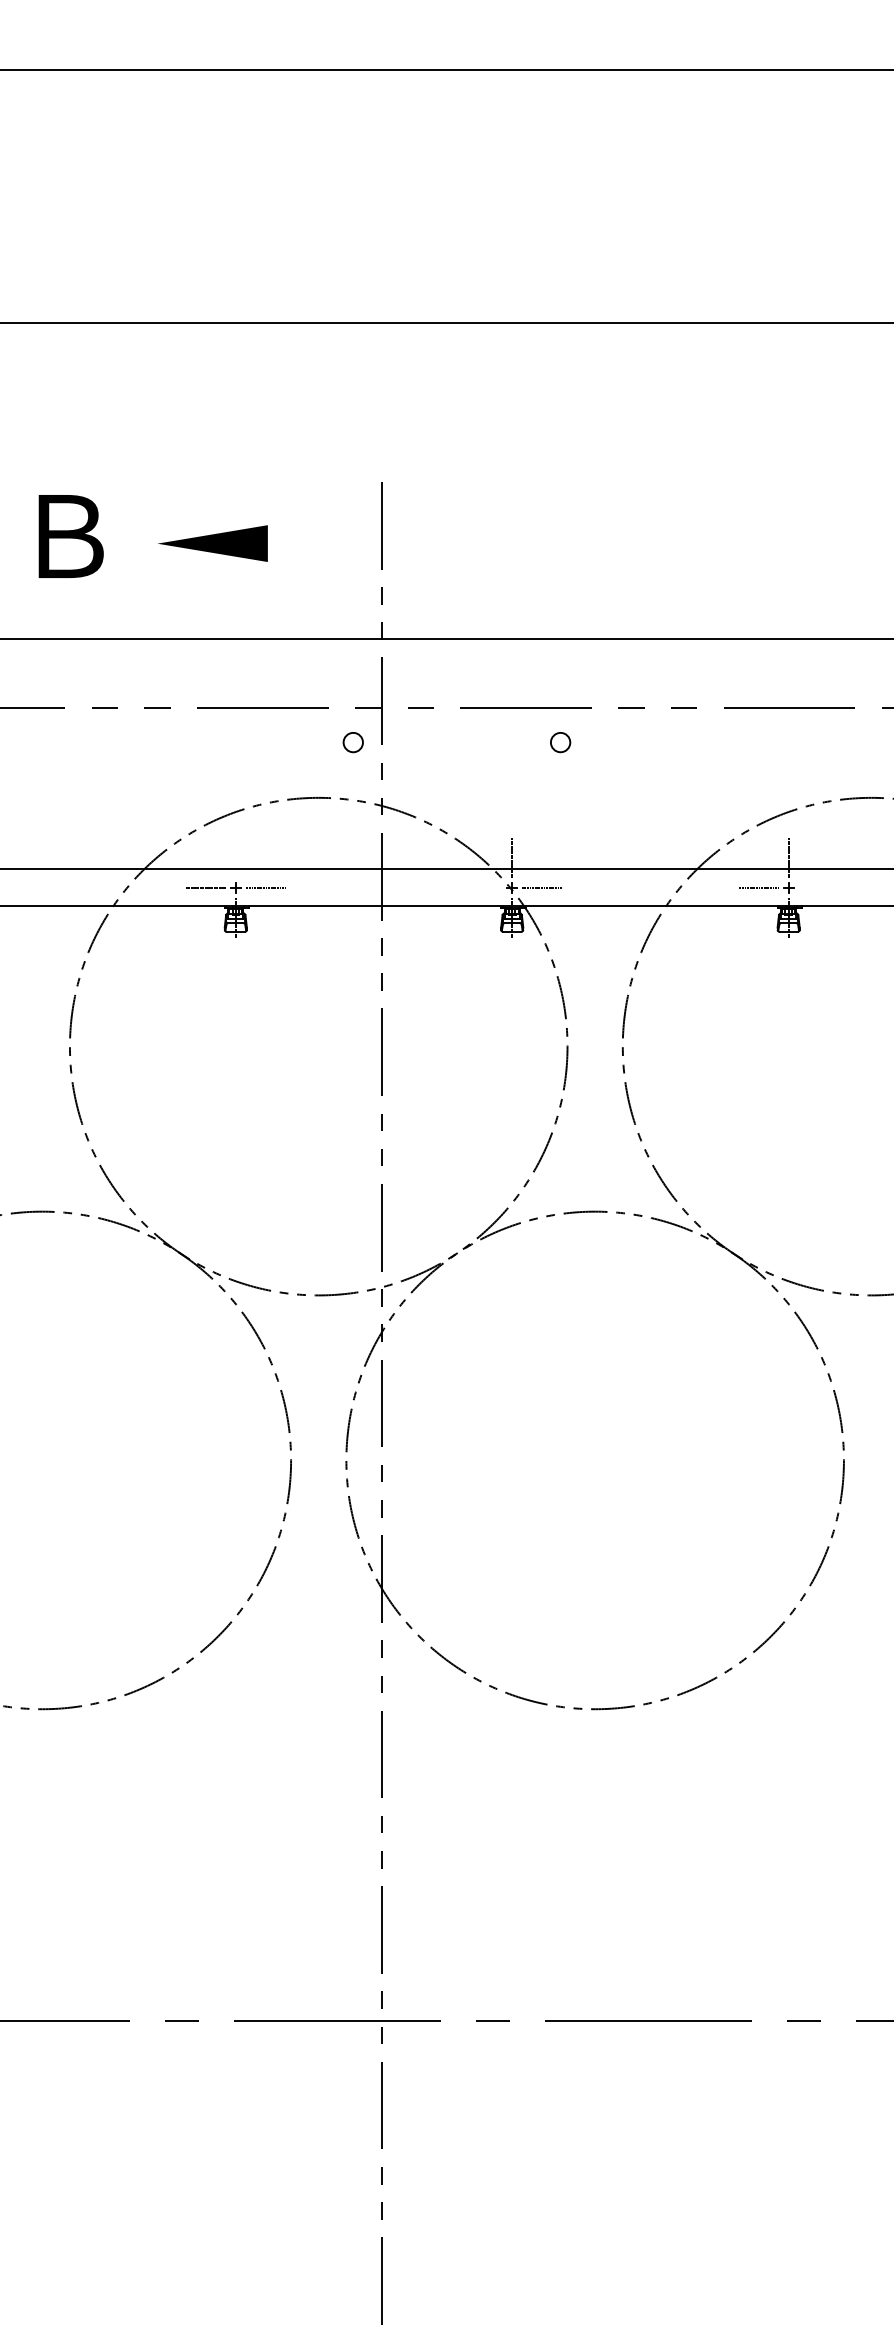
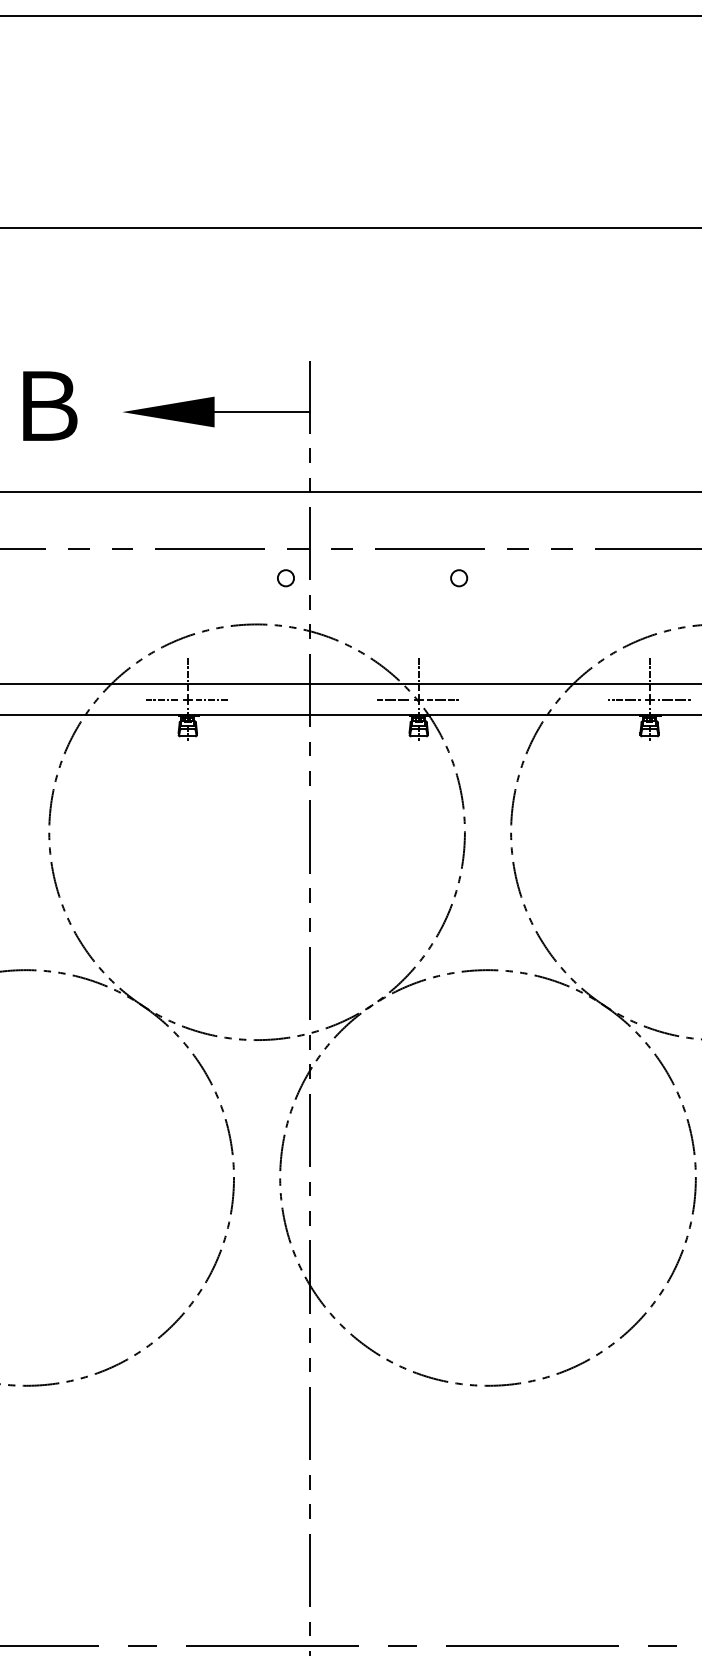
line: (324, 543) -> (261, 411), added
line: (235, 857) -> (187, 674), added
line: (482, 887) -> (393, 699), added
line: (818, 887) -> (674, 699), added

